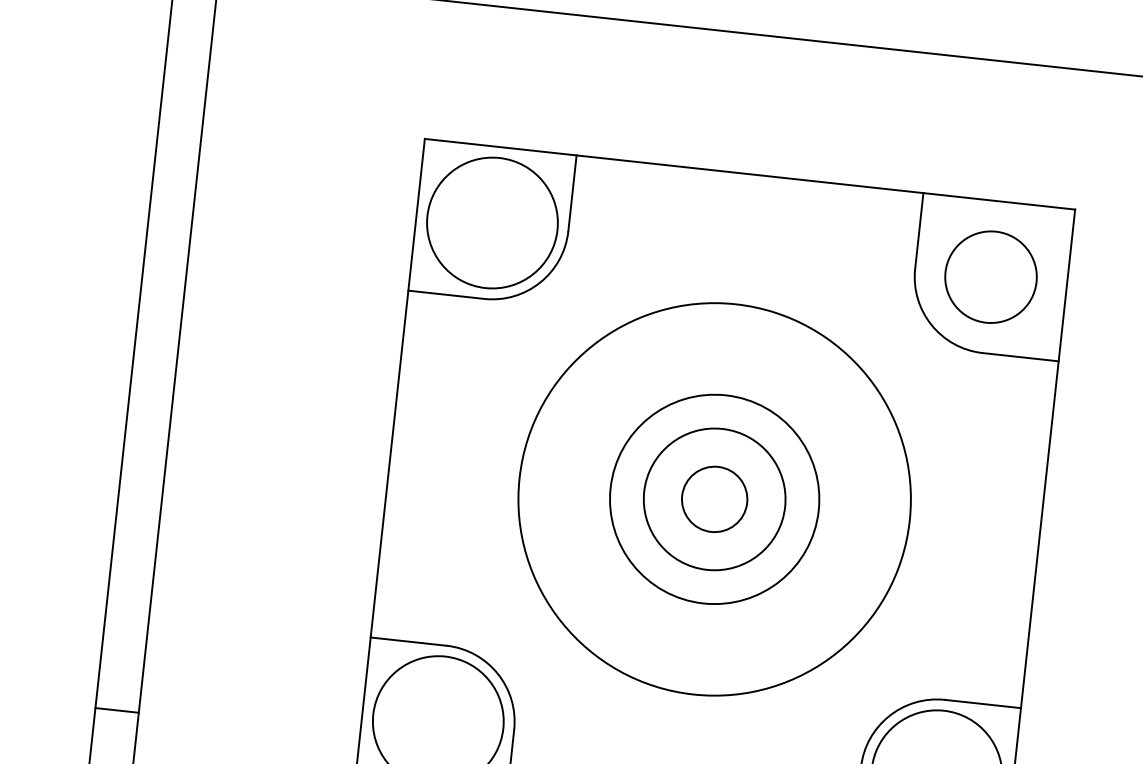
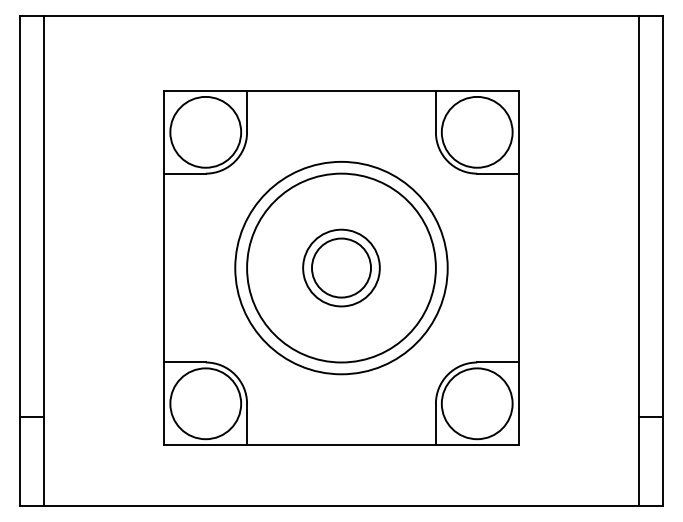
circle: (989, 275) -> (476, 131), size x1.43
circle: (714, 498) -> (341, 267), size x1.67
circle: (714, 498) -> (341, 267), size x1.67

